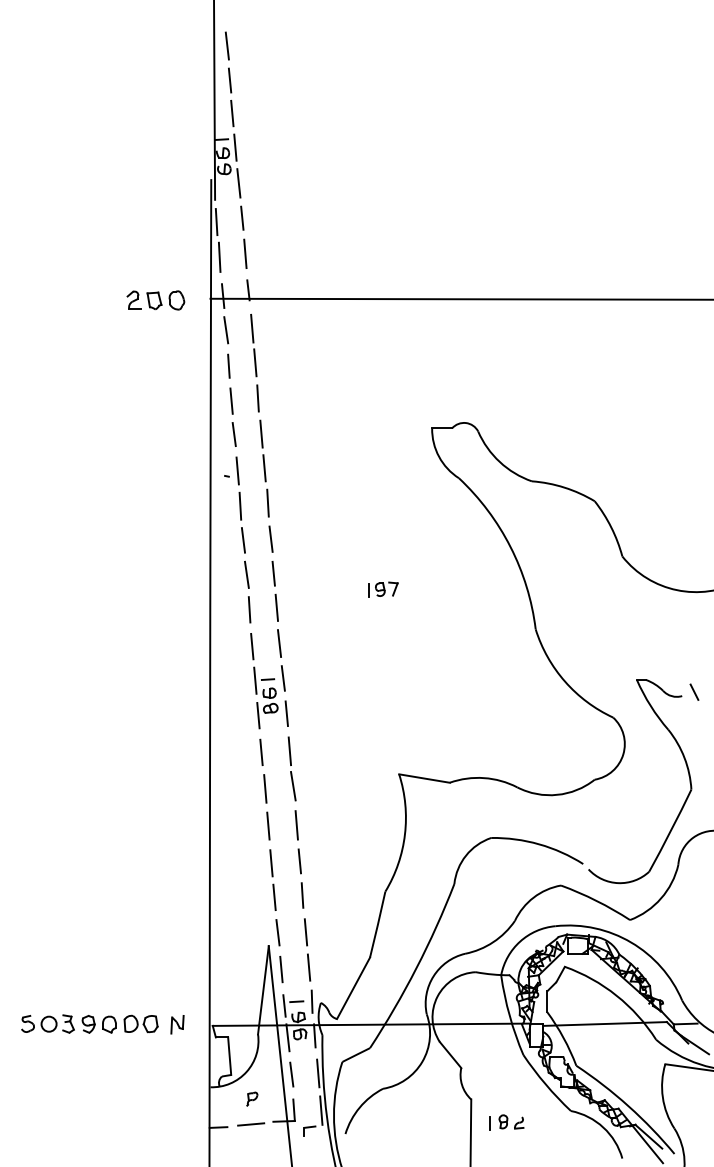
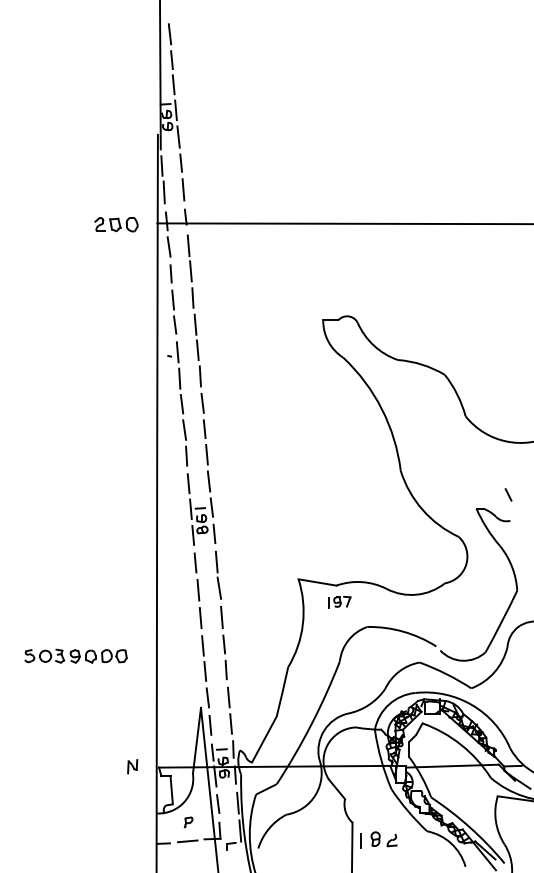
part: (383, 588) -> (339, 601), moved
line: (694, 691) -> (508, 494), moved
part: (89, 1023) -> (75, 655), moved
part: (505, 1121) -> (378, 839), size x1.4

